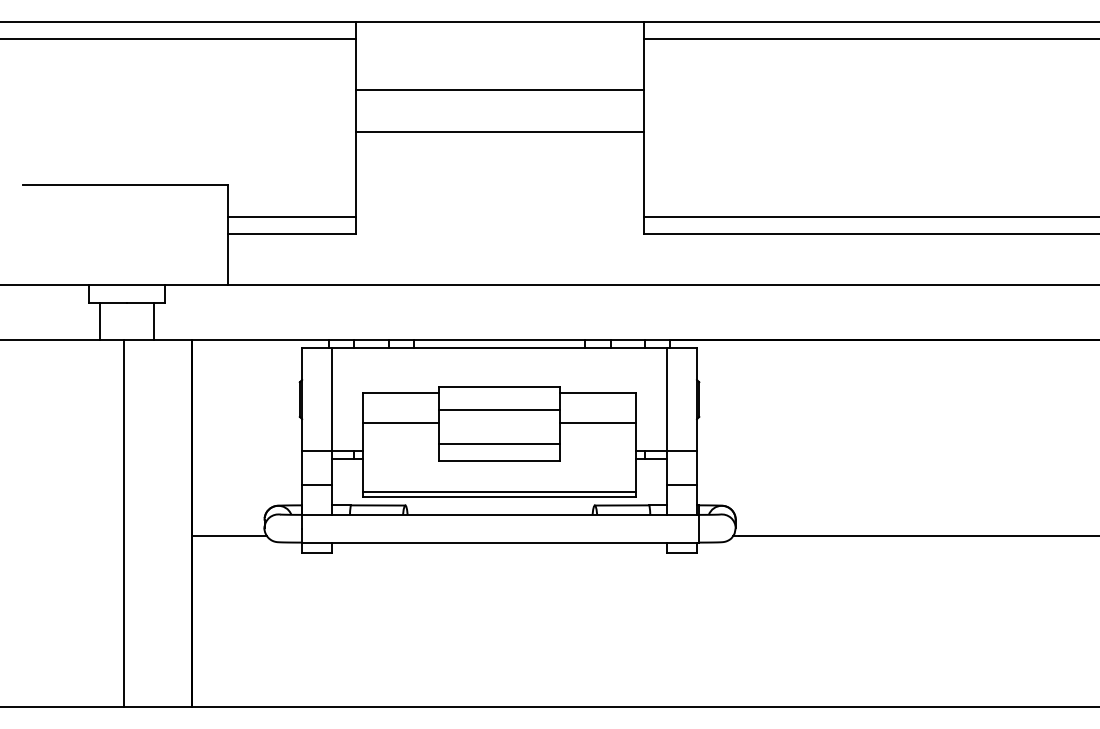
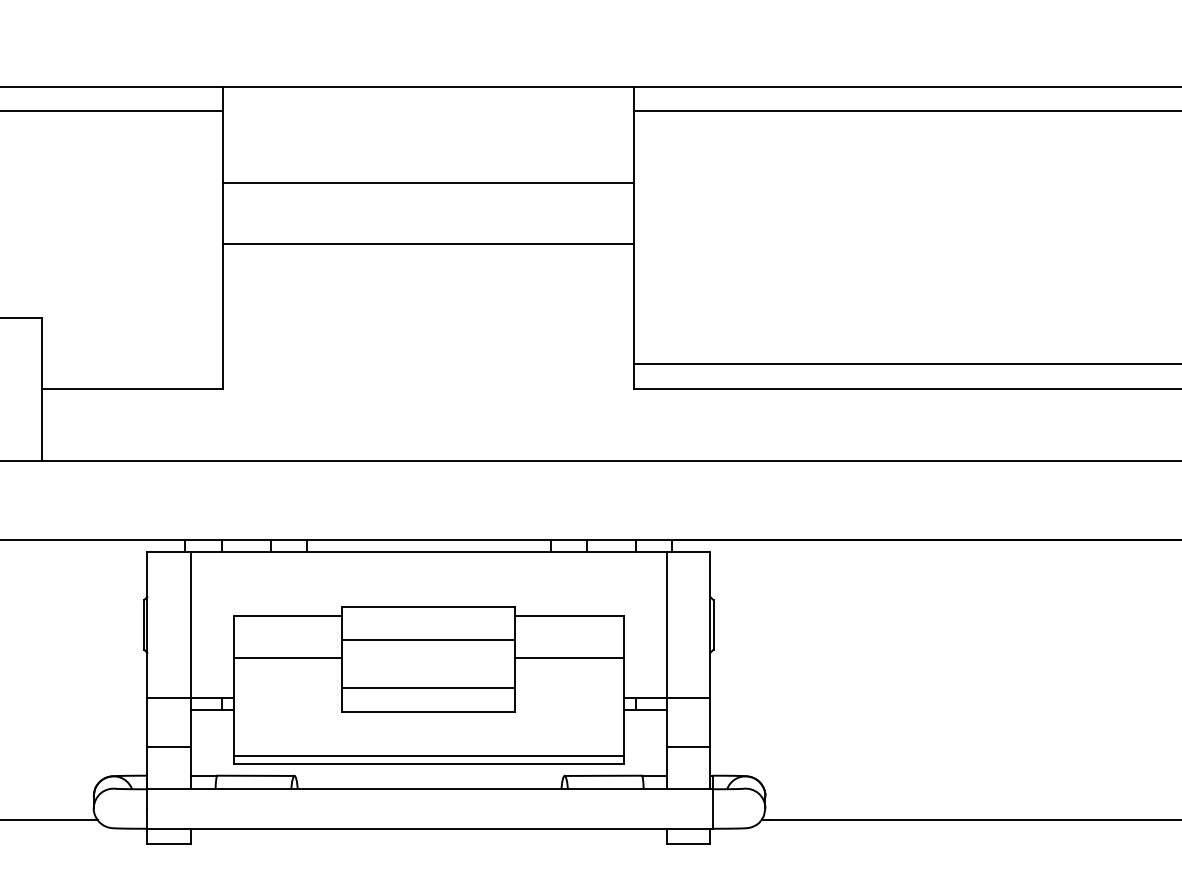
line: (291, 216) -> (132, 363), removed

